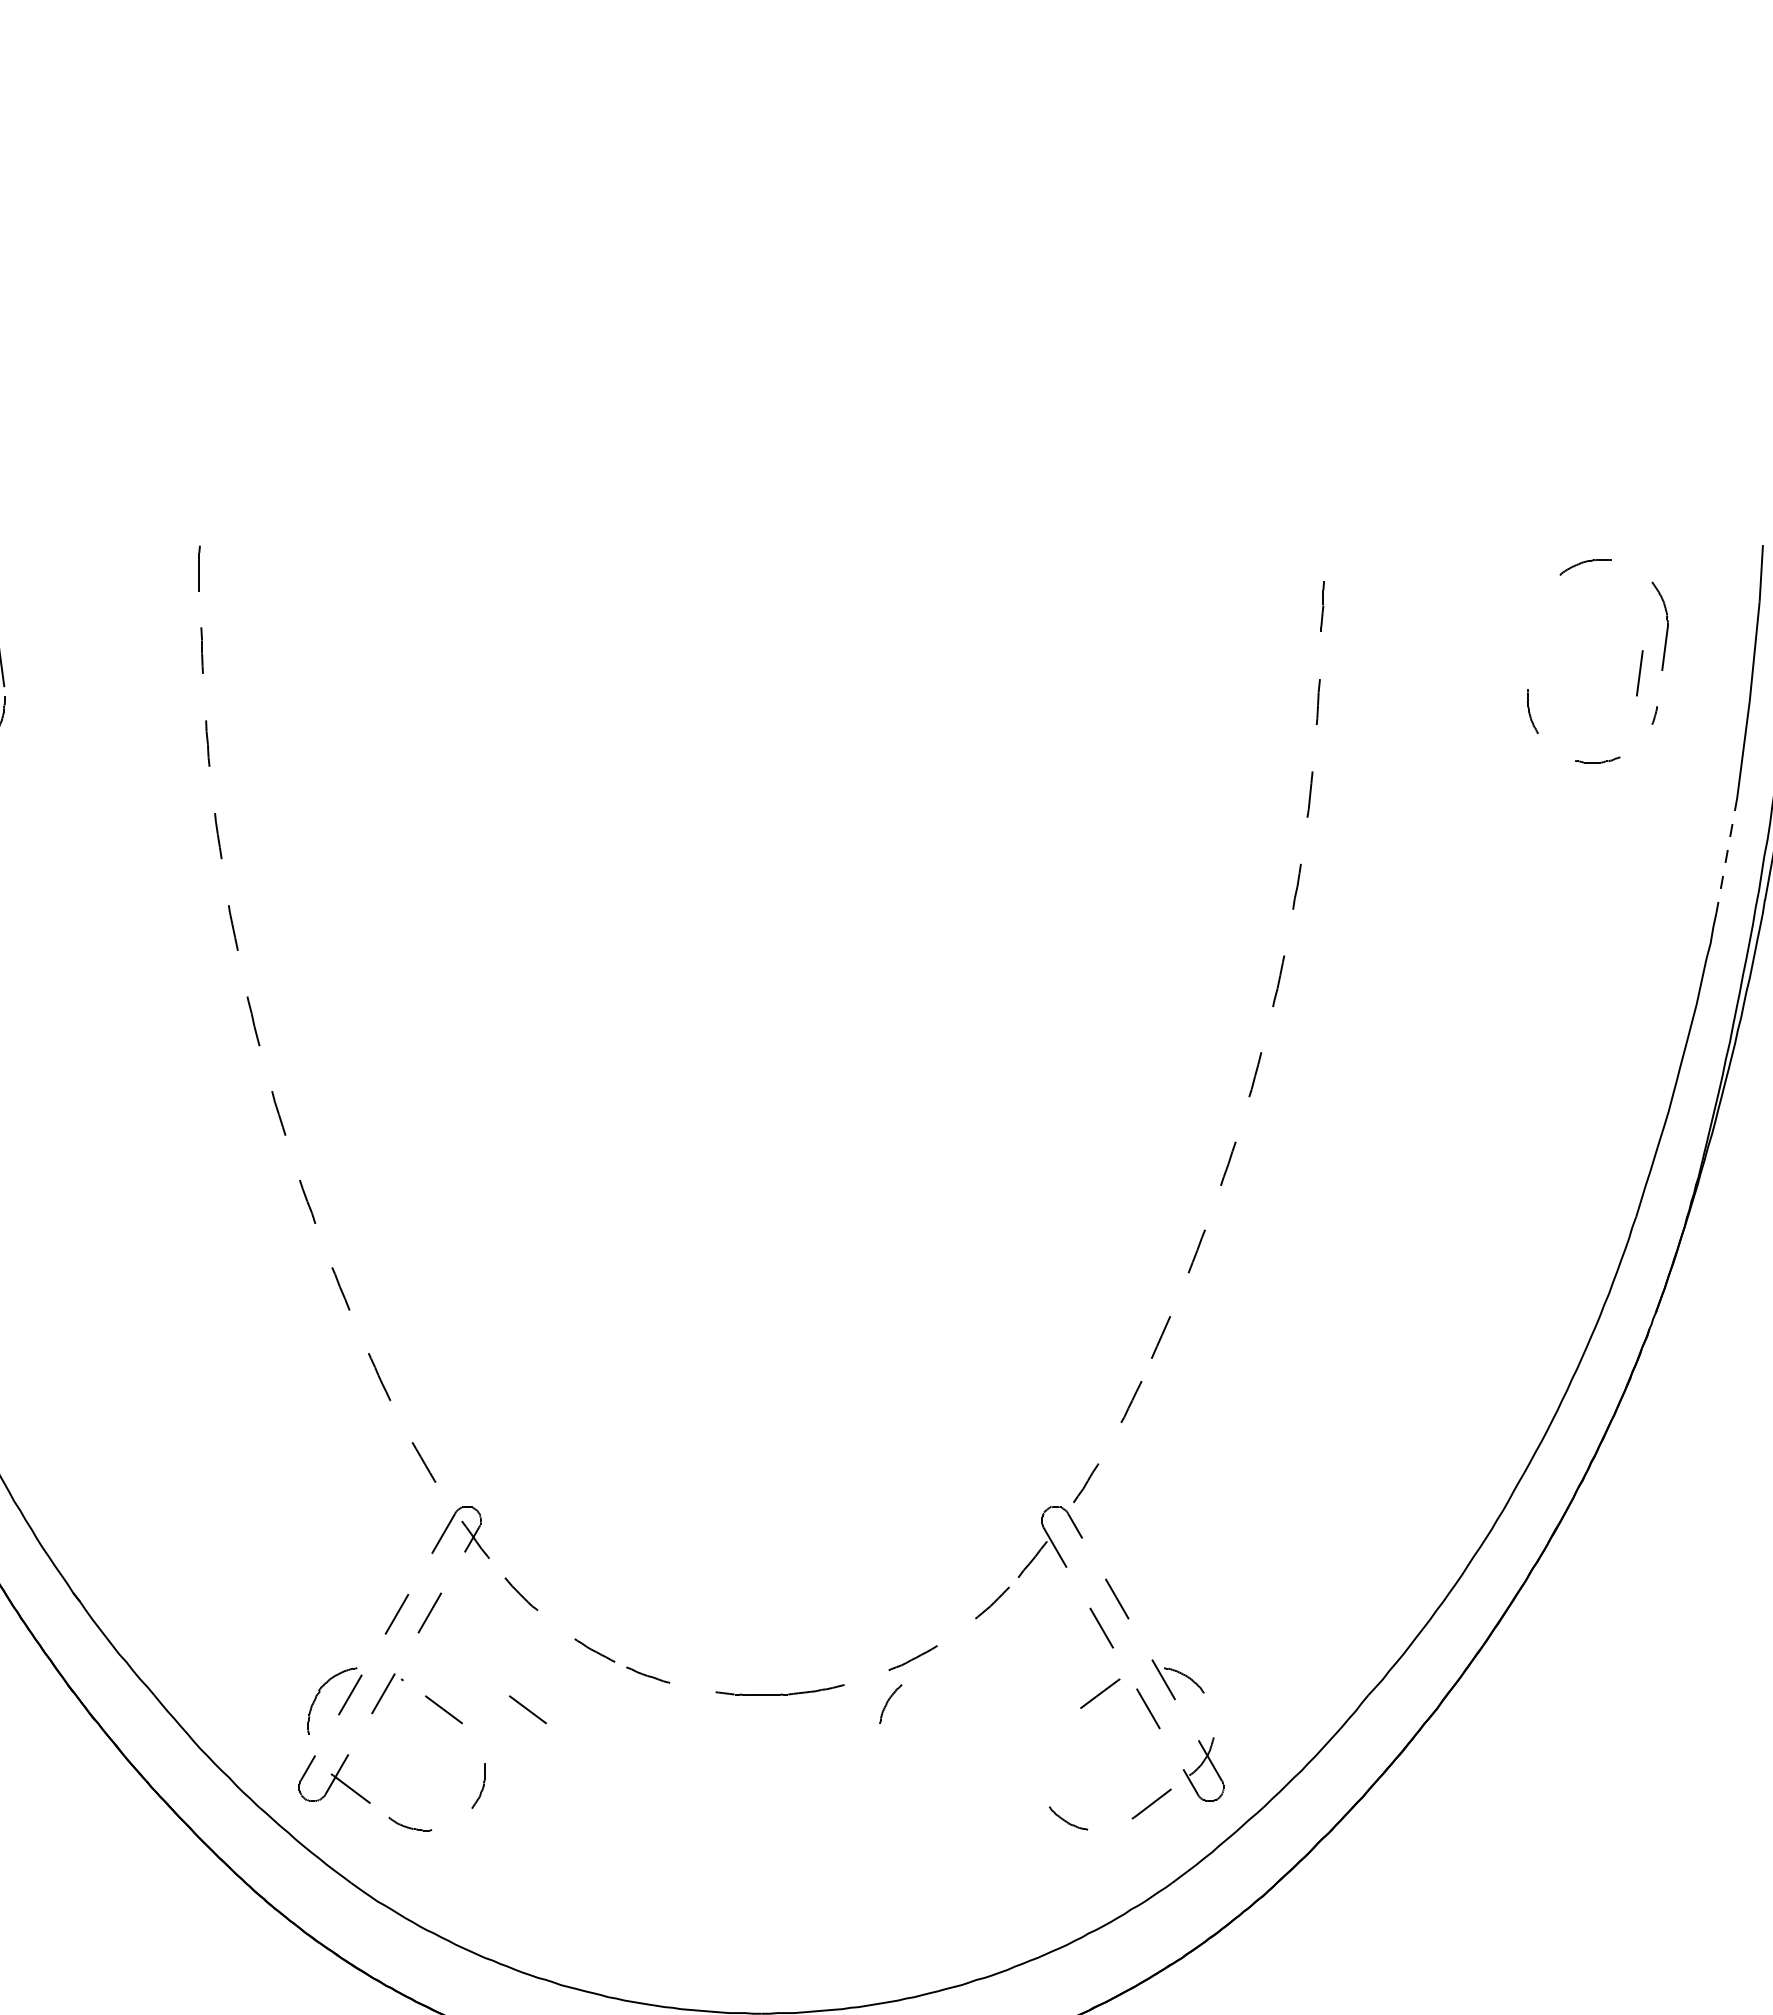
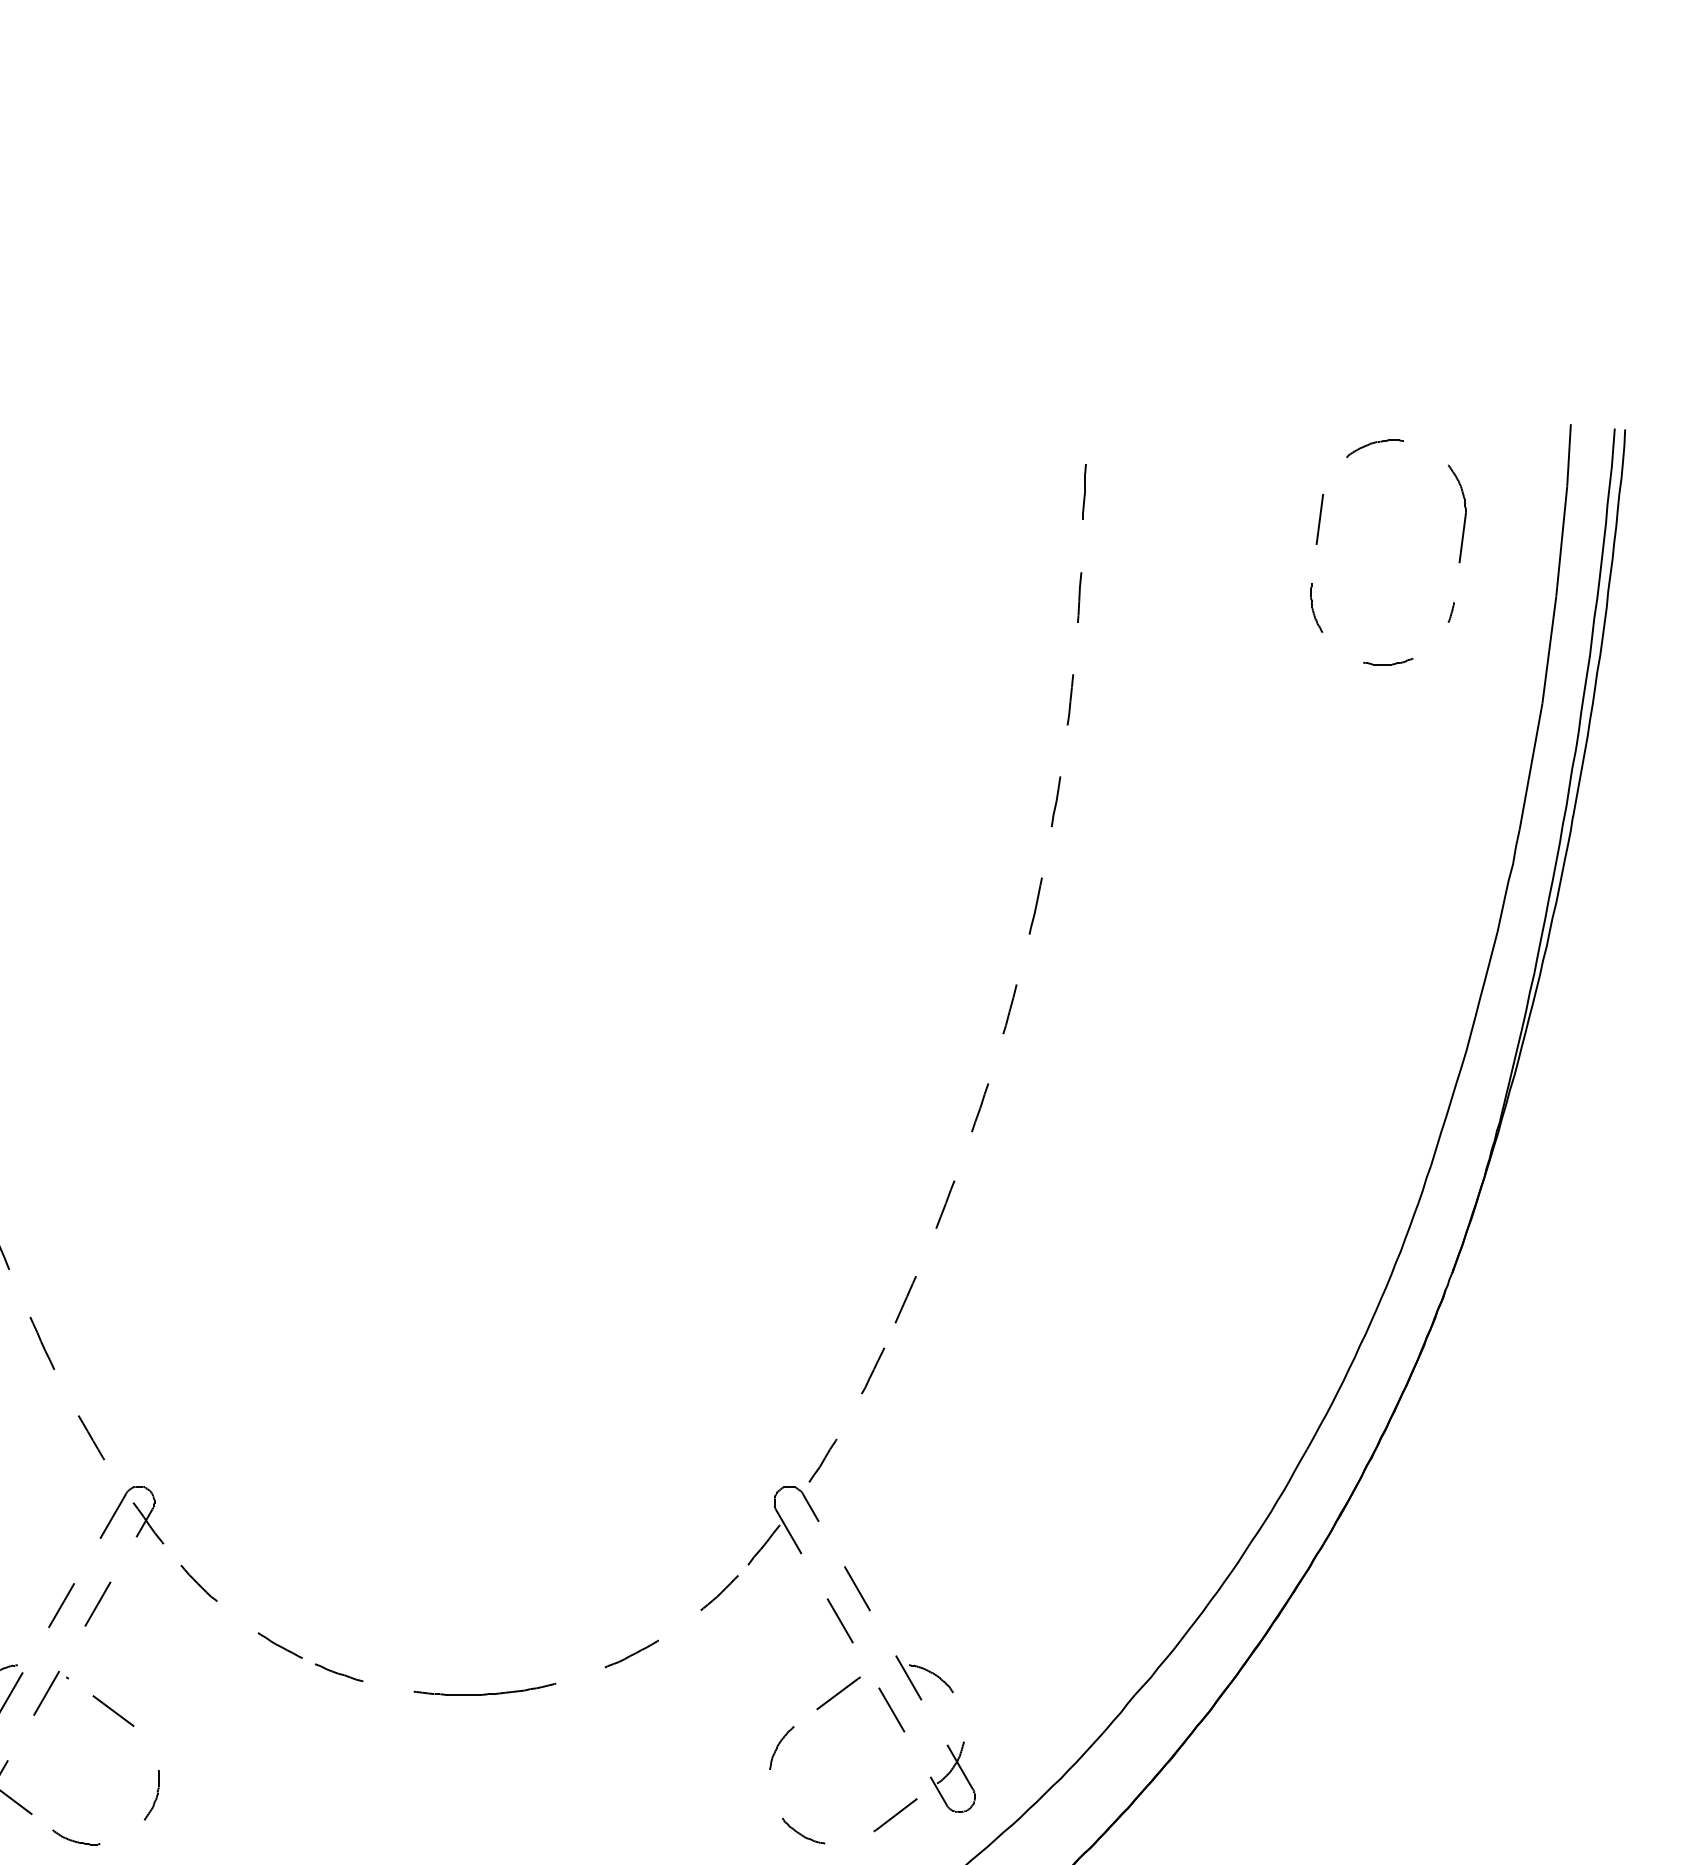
line: (1639, 673) -> (1319, 519), moved
line: (1726, 855) -> (1530, 767), dashed -> solid
curve: (888, 1702) -> (779, 1746), moved
line: (527, 1709) -> (205, 1710), removed

